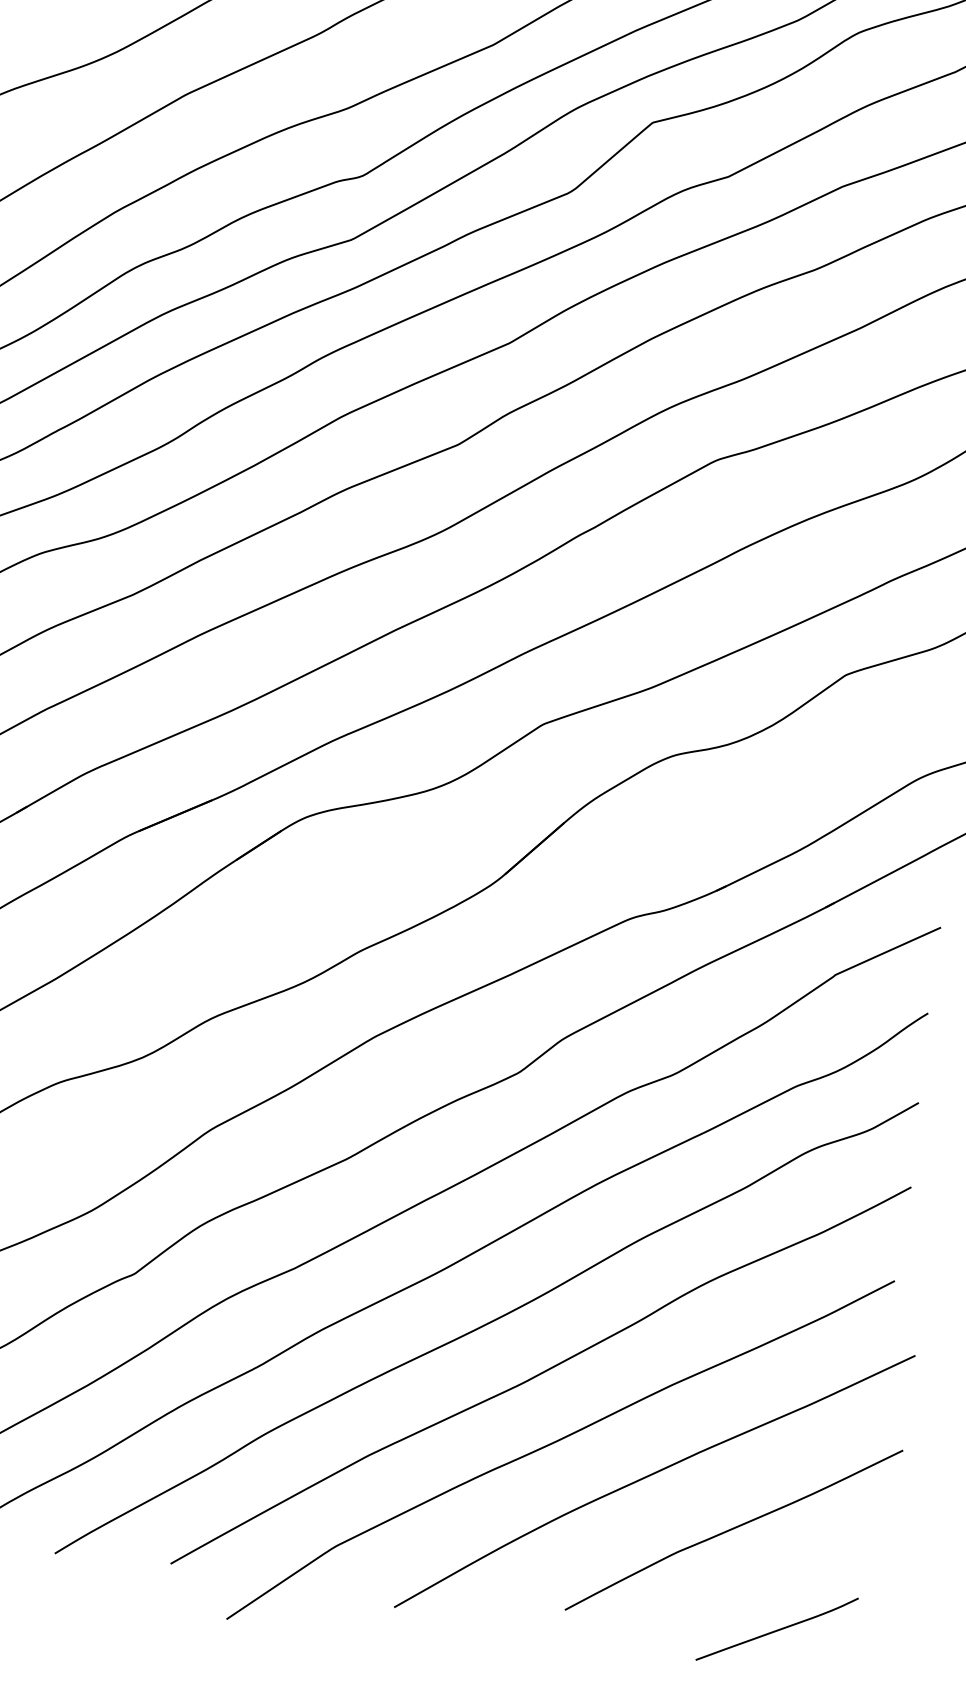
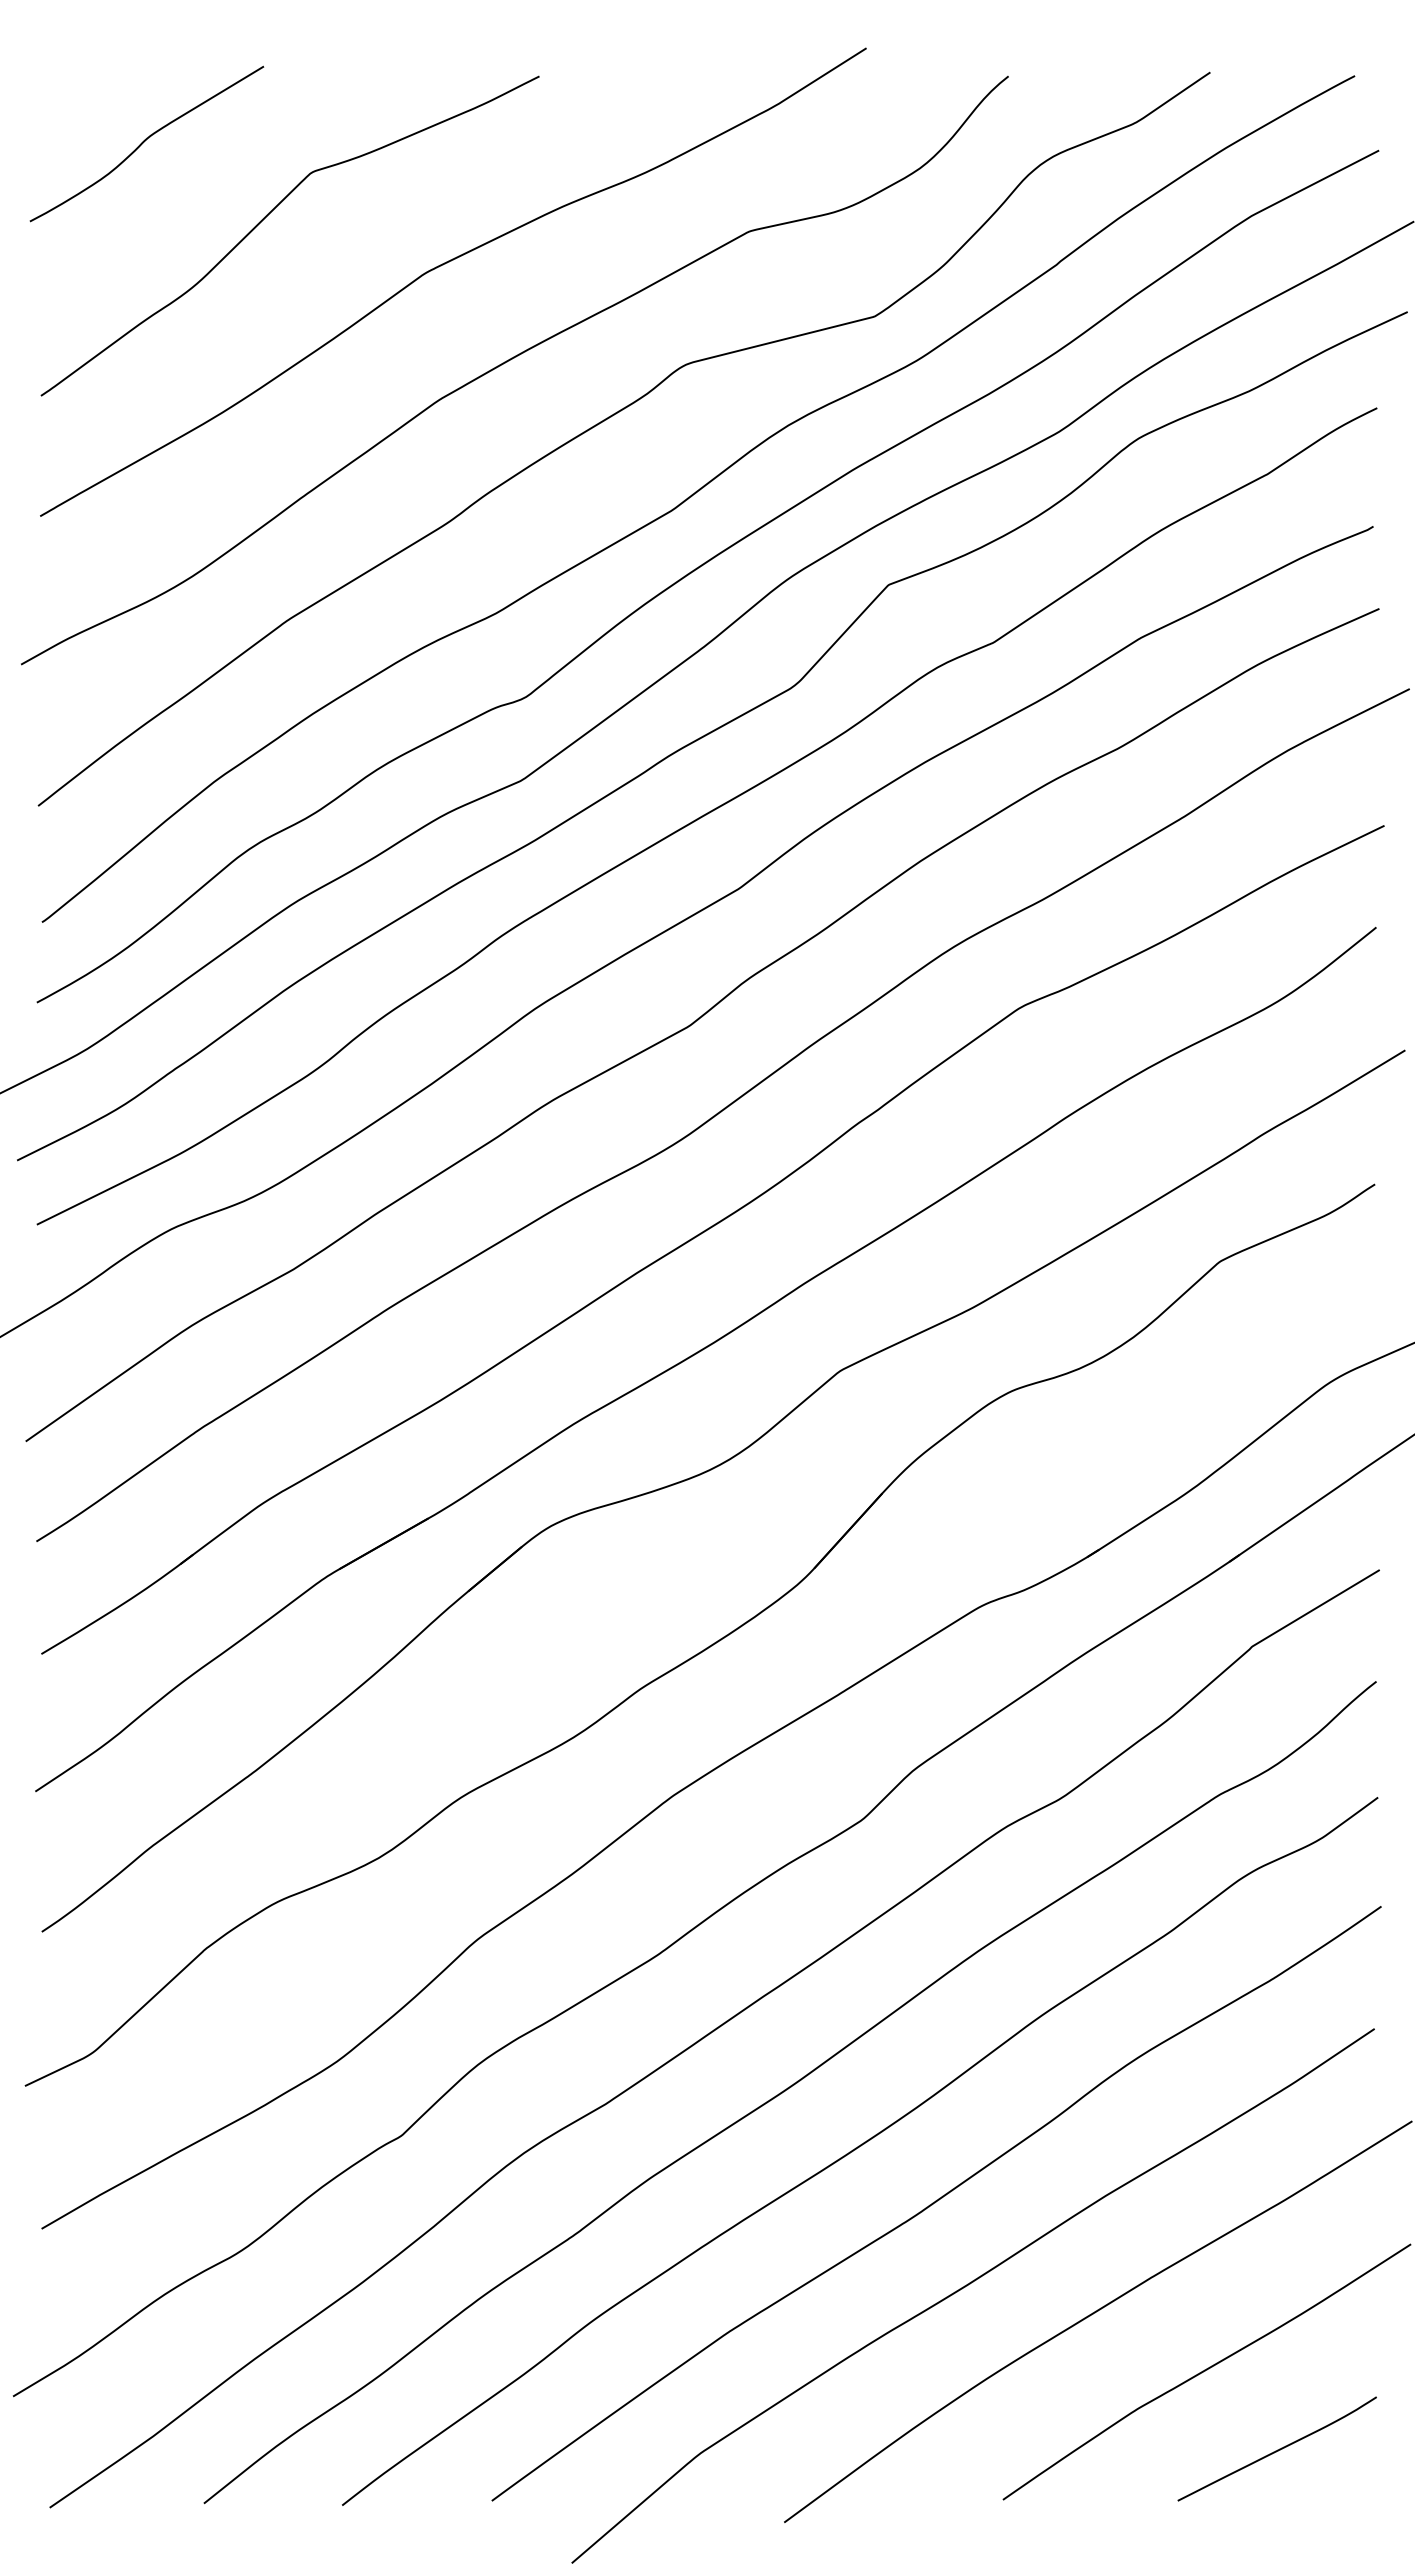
curve: (777, 1629) -> (1277, 2449), moved

